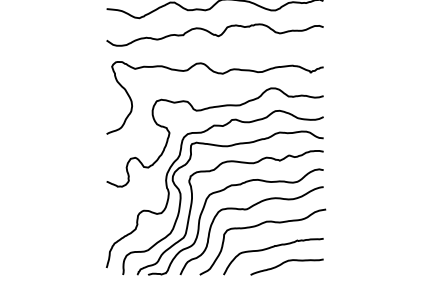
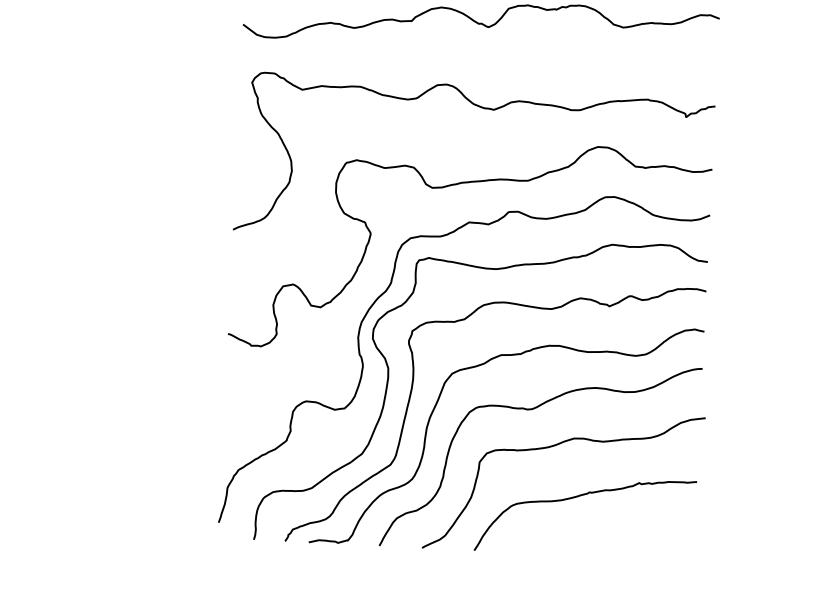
curve: (284, 263) -> (608, 531), removed

